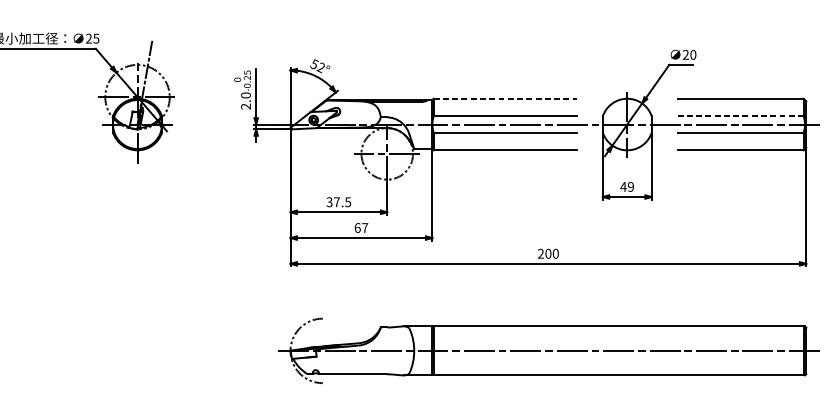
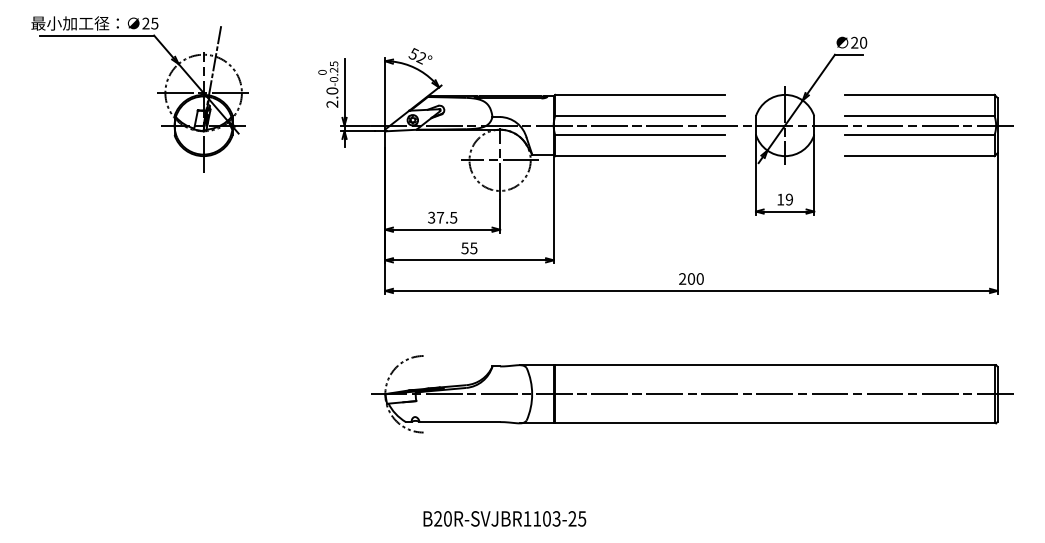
line: (505, 98) -> (640, 94), dashed -> solid
line: (740, 116) -> (919, 115), dashed -> solid
text: (623, 186) -> (780, 199), 49 -> 19
text: (361, 228) -> (469, 248), 67 -> 55

